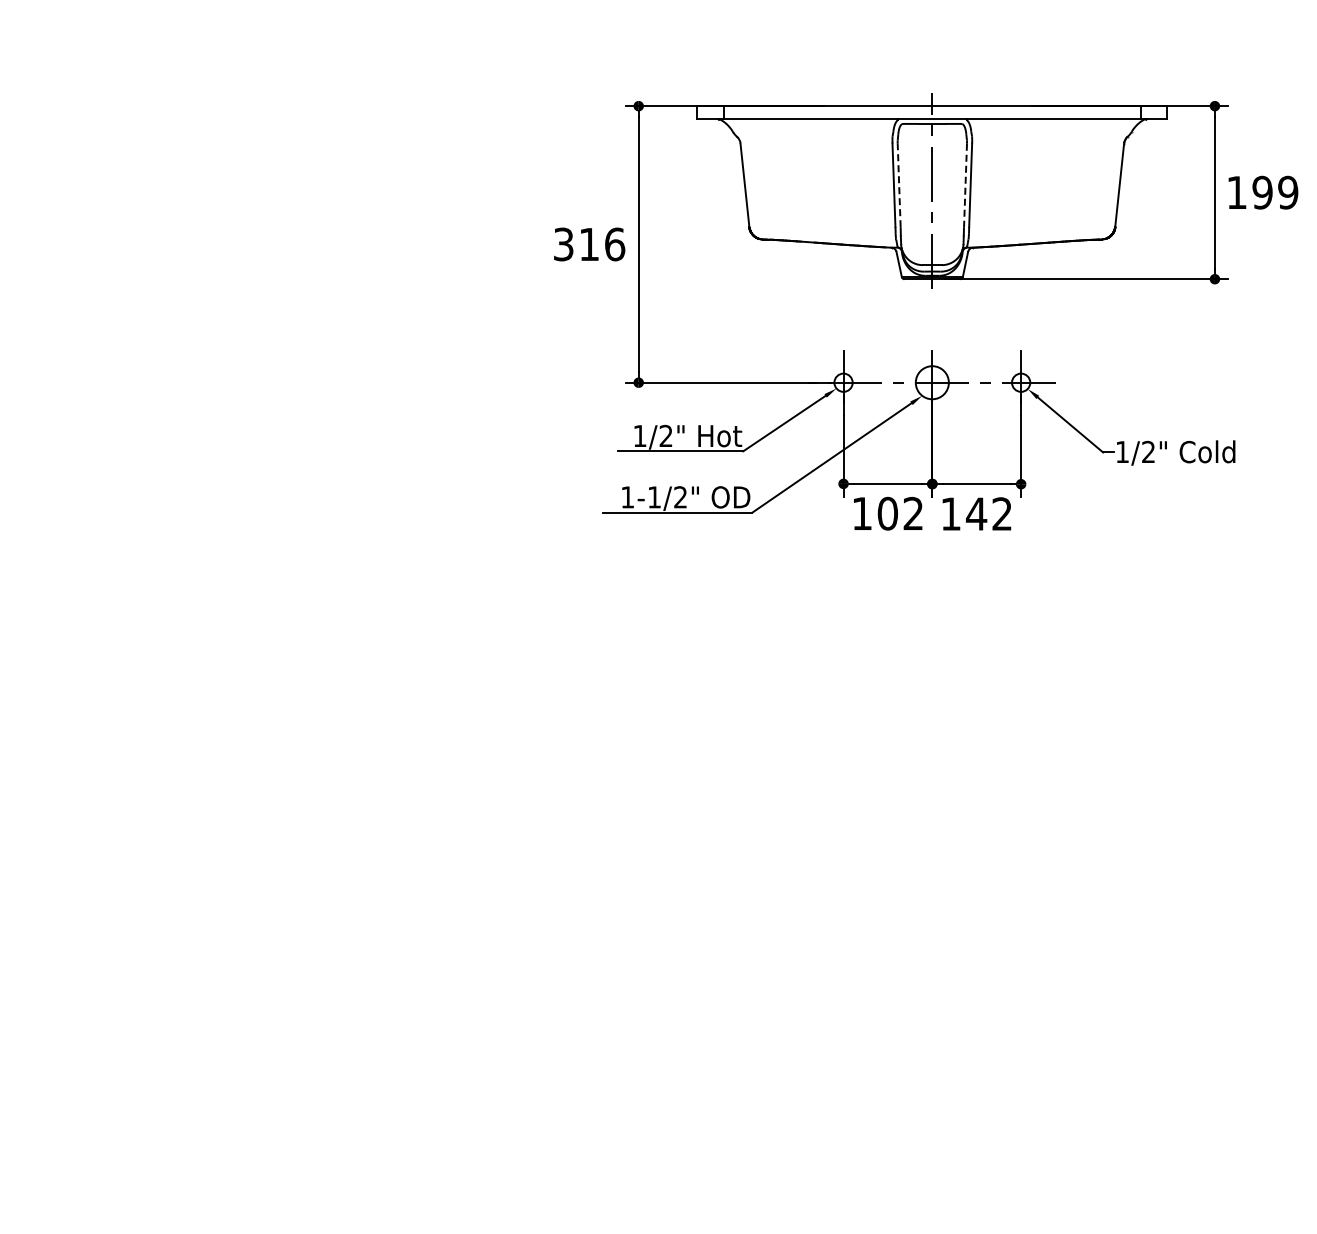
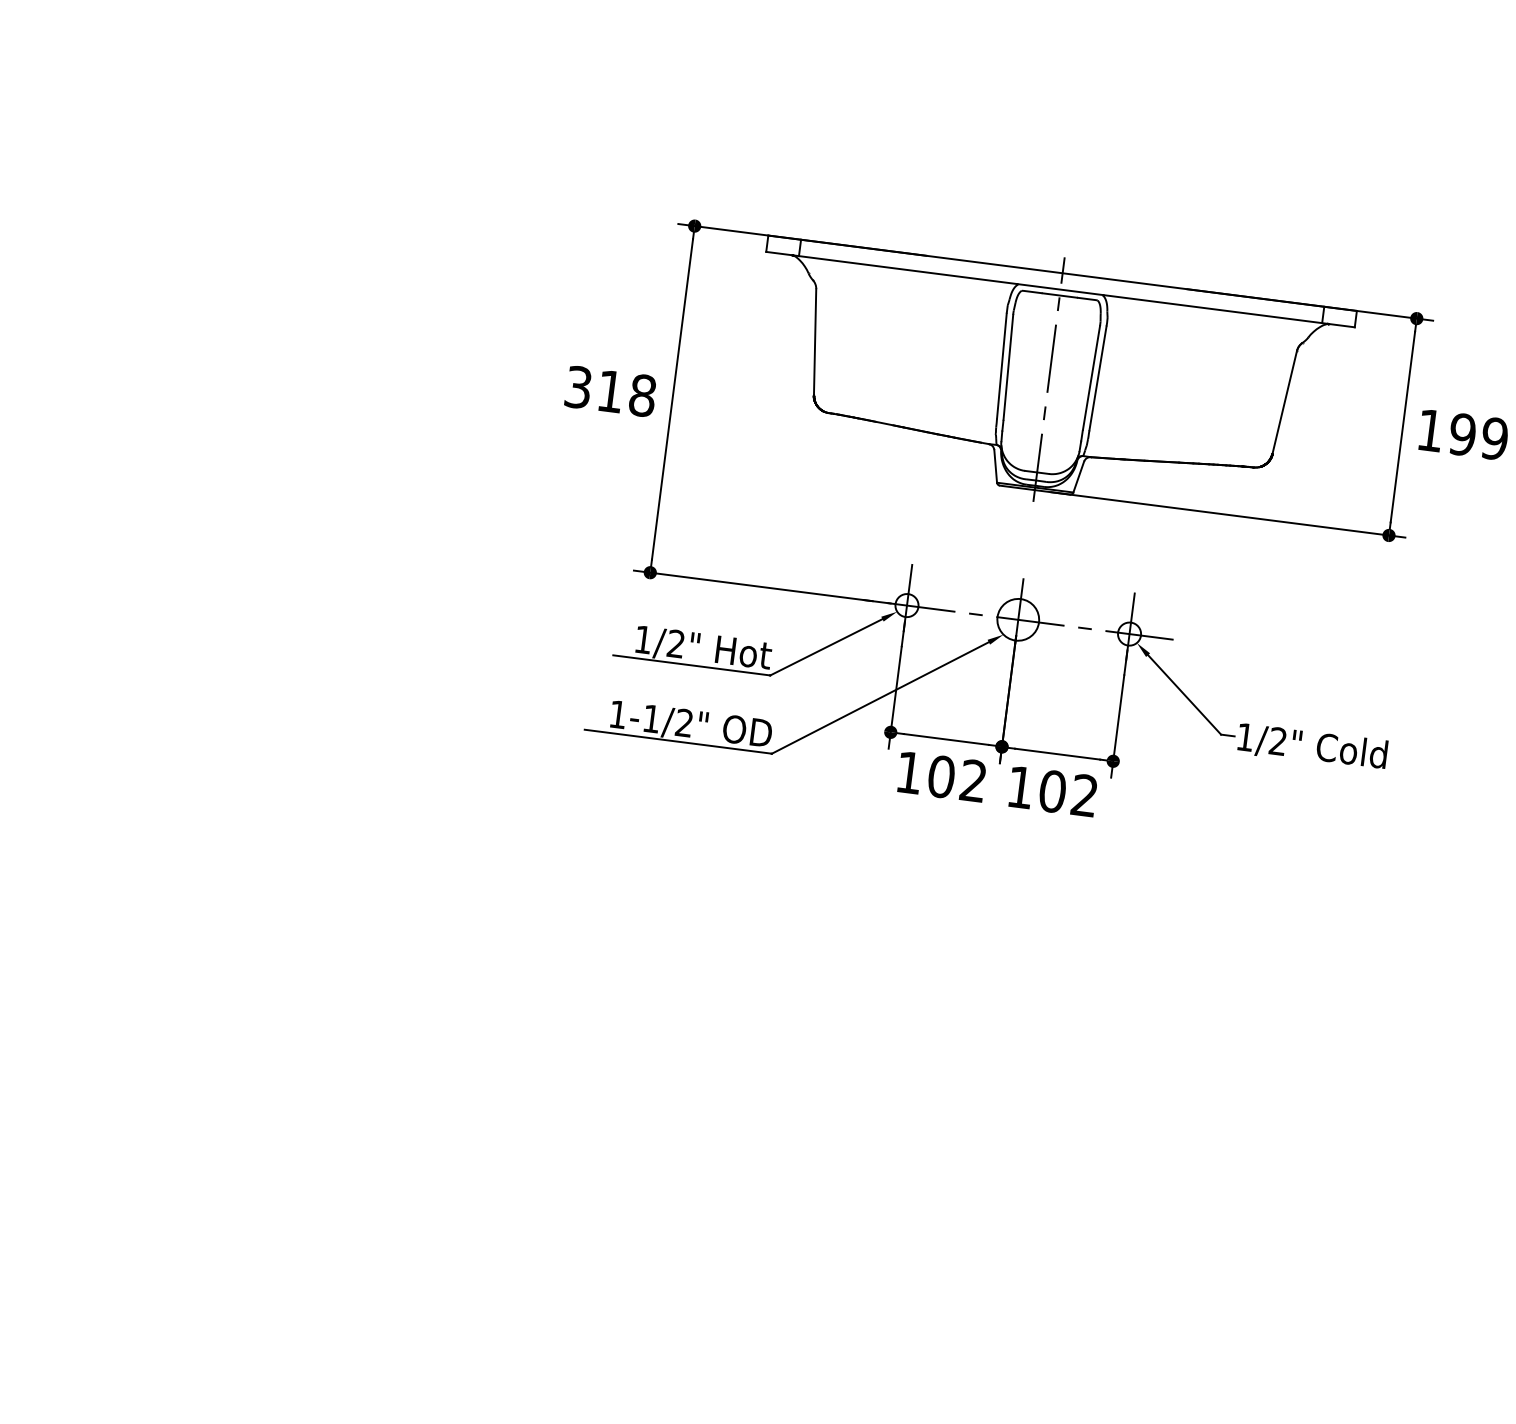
line: (899, 185) -> (1008, 367), dashed -> solid
line: (965, 185) -> (1091, 377), dashed -> solid
text: (615, 244) -> (643, 395), 316 -> 318
text: (976, 513) -> (1052, 790), 142 -> 102

